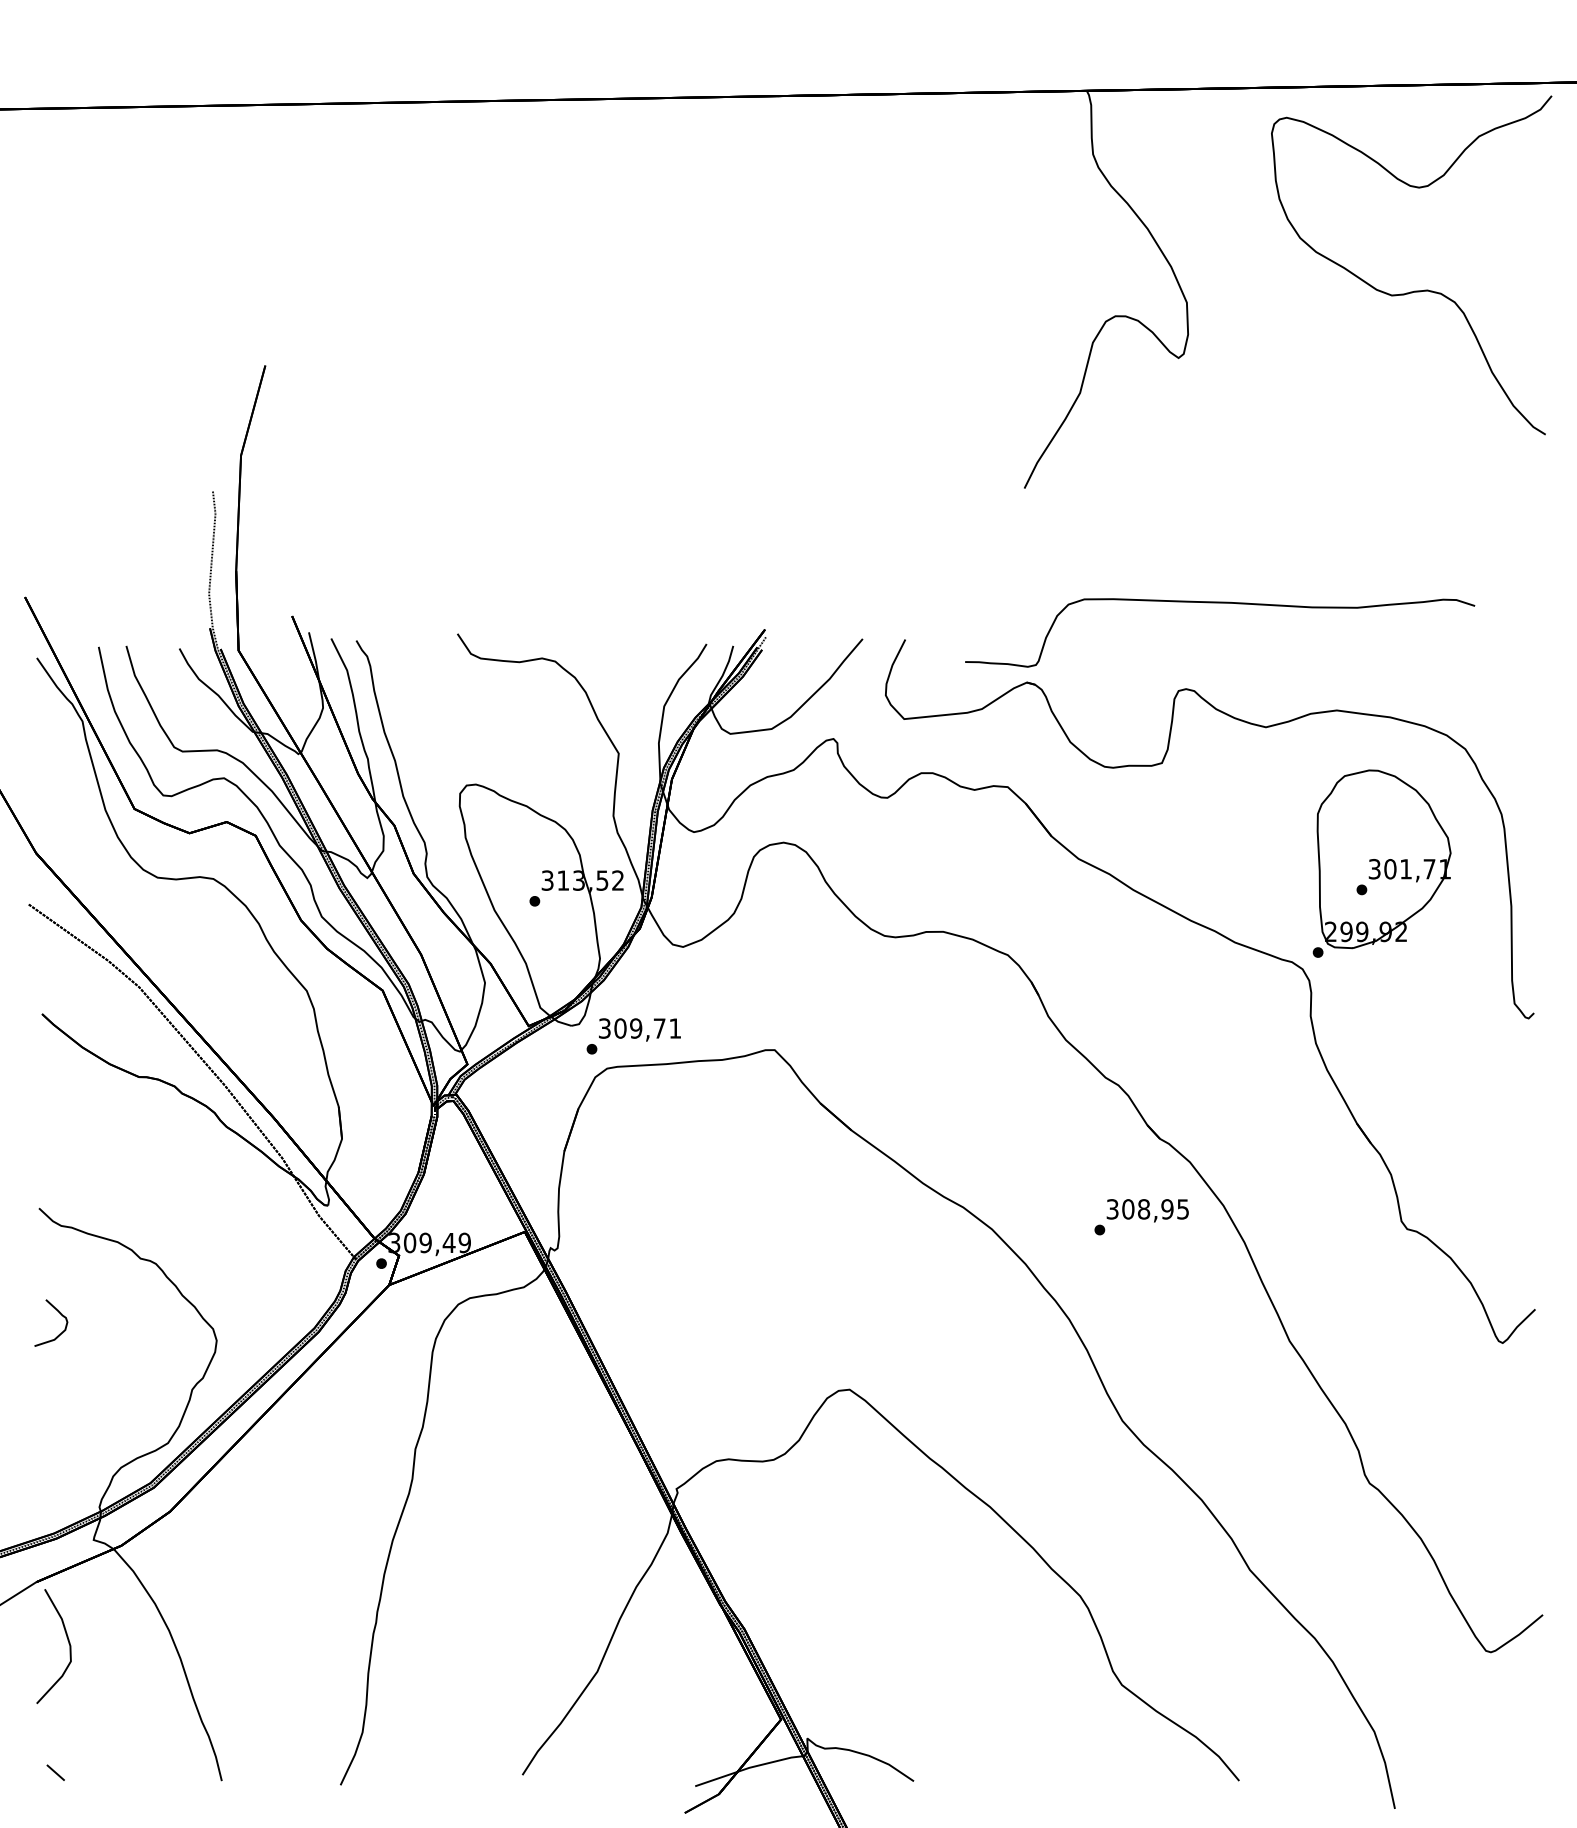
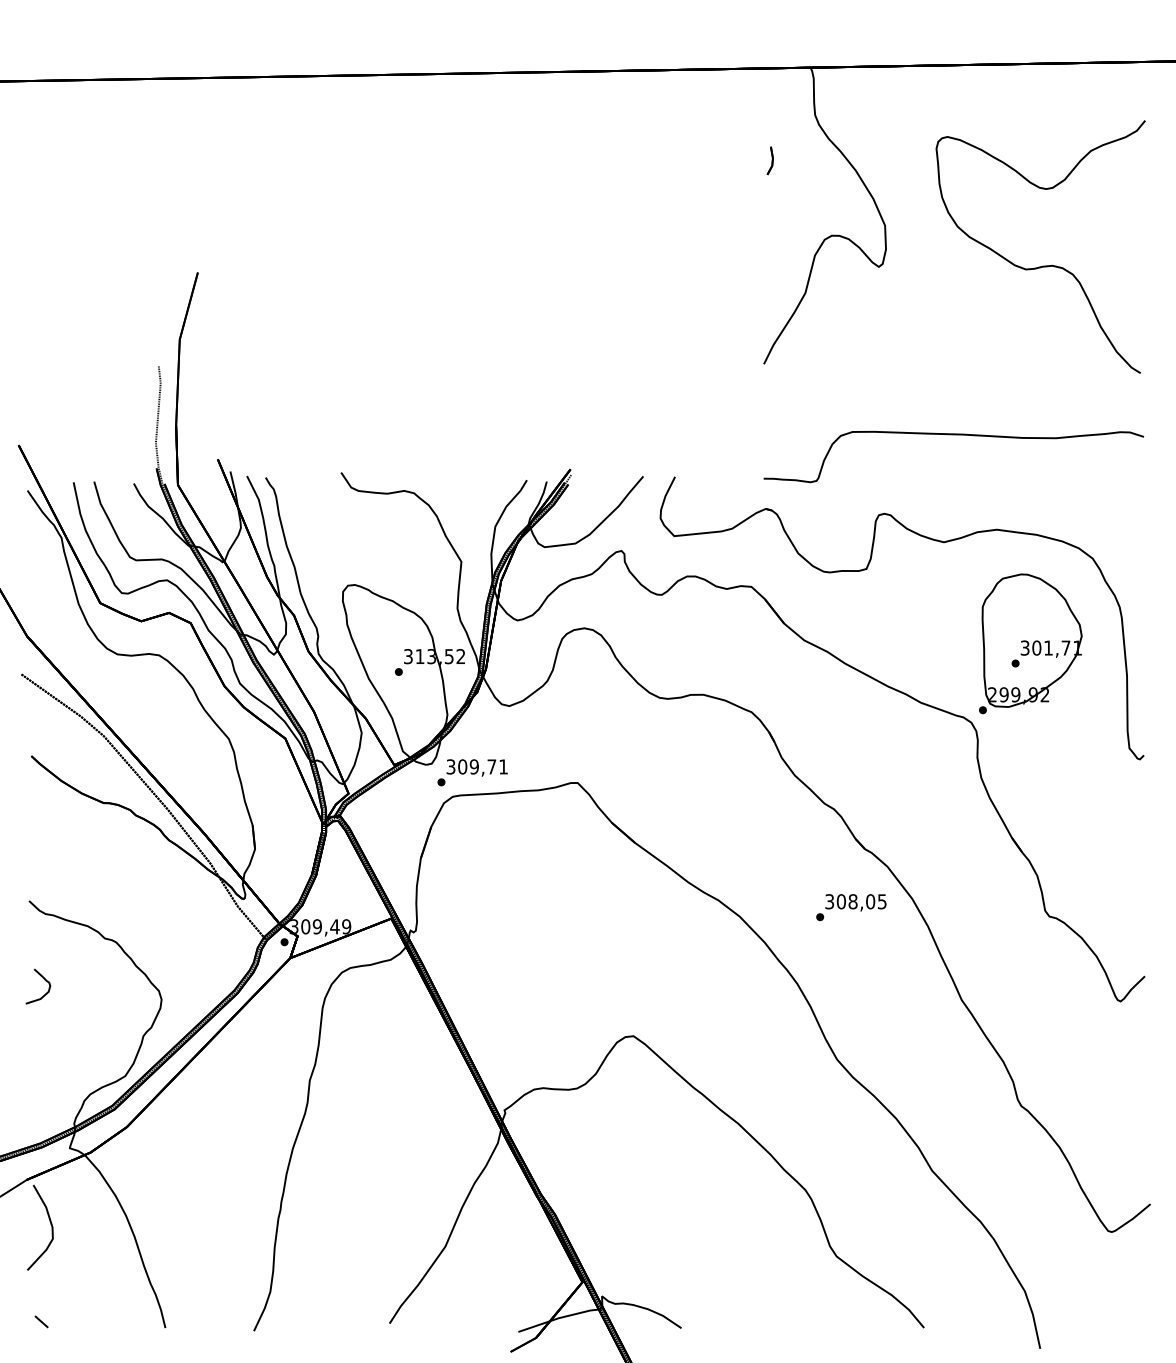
part: (1032, 215) -> (769, 160), added
curve: (1414, 290) -> (1042, 265), moved
part: (1220, 603) -> (954, 435), moved
text: (1167, 1209) -> (870, 901), 308,95 -> 308,05

